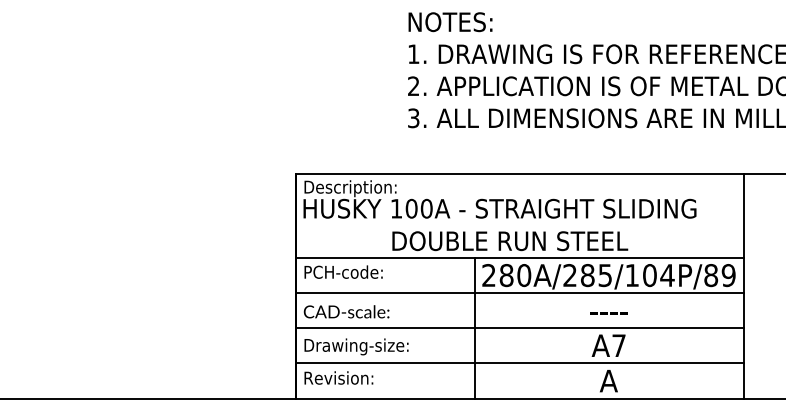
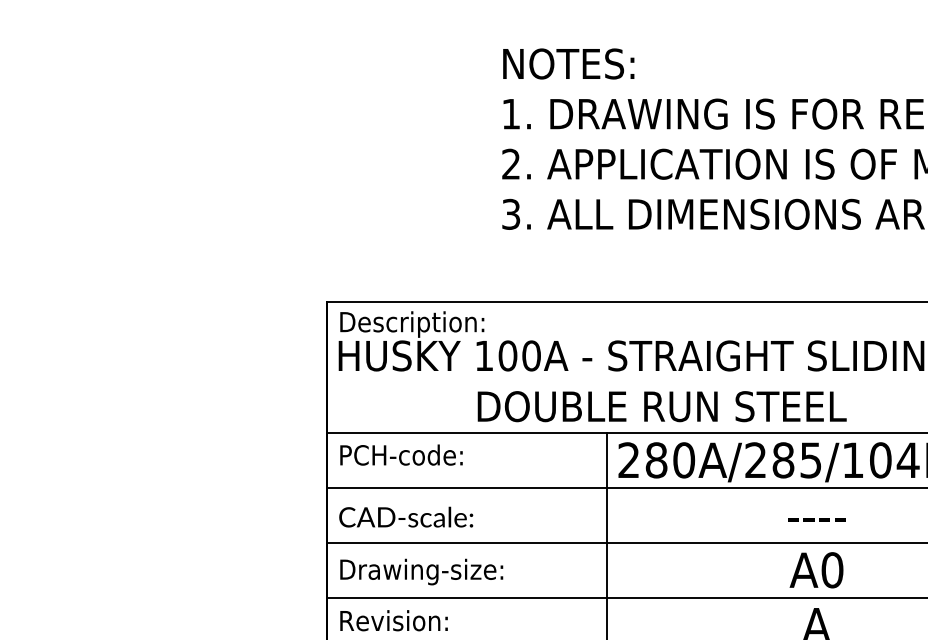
text: (619, 345) -> (833, 569), A7 -> A0

